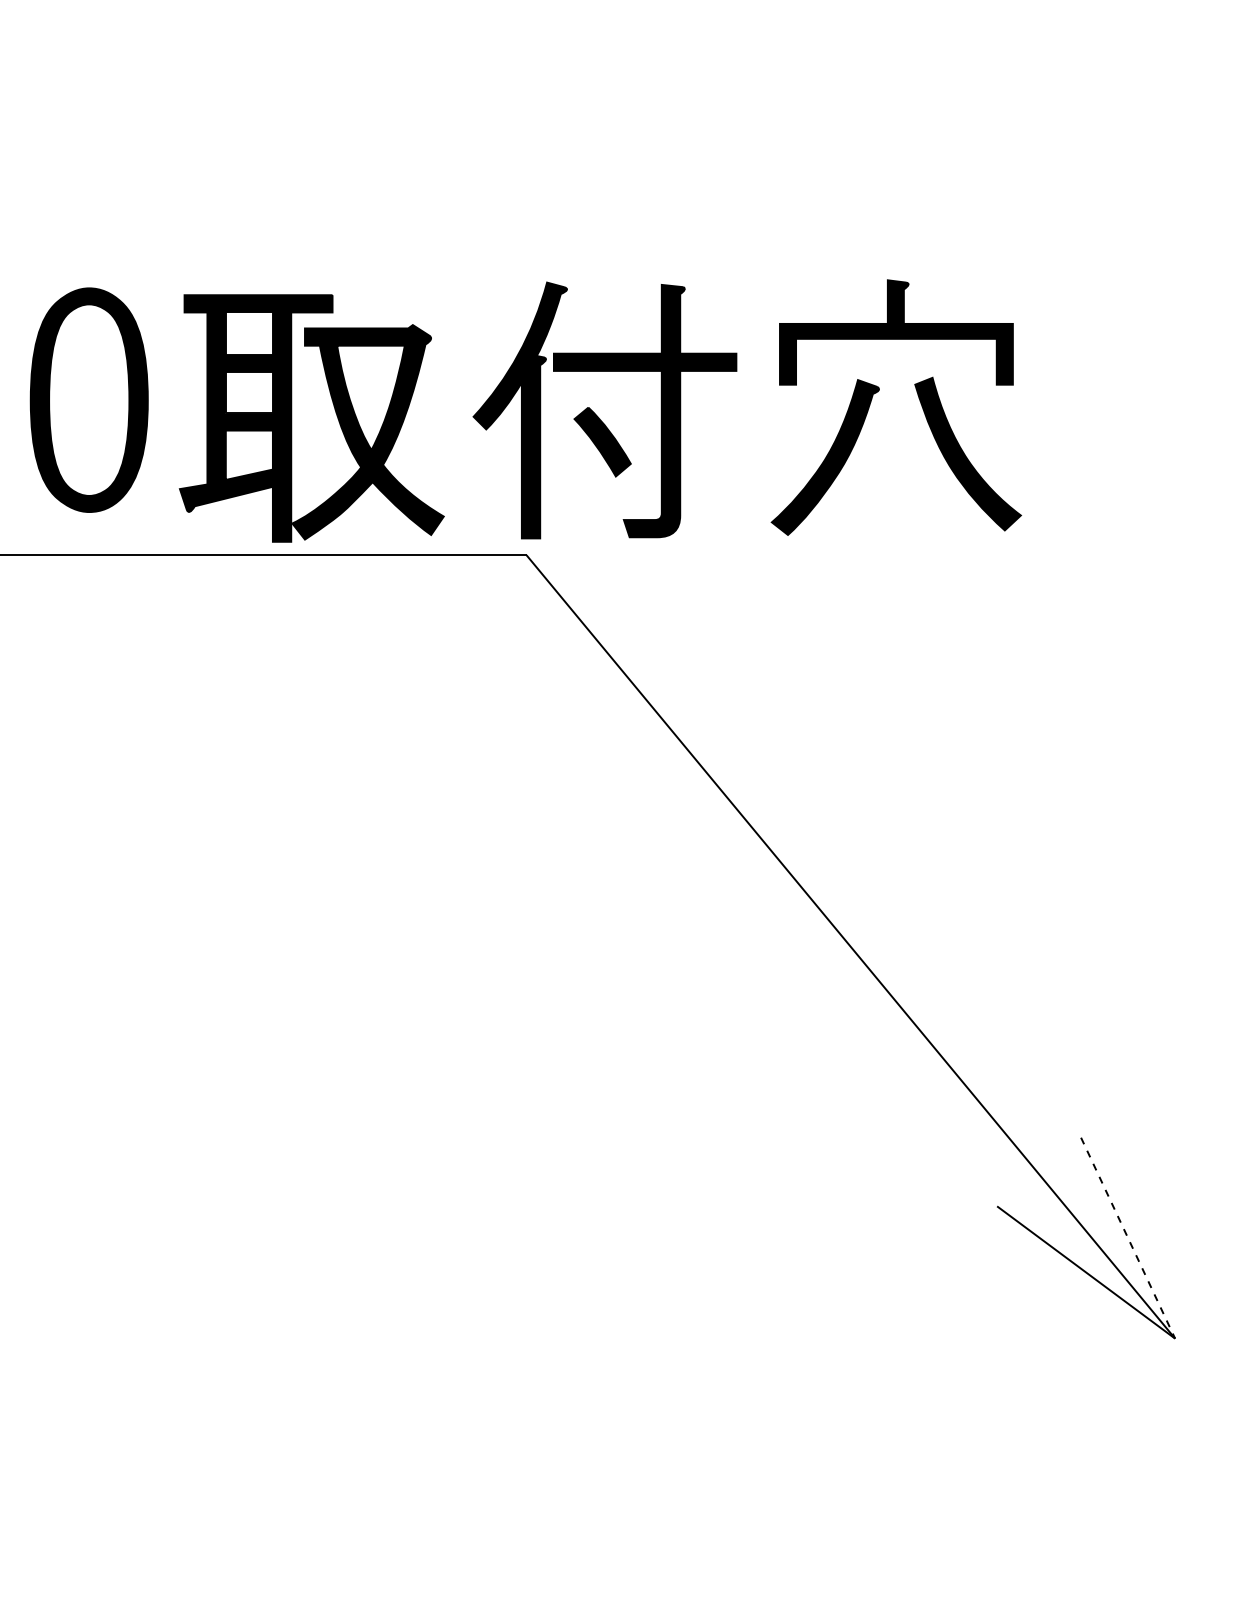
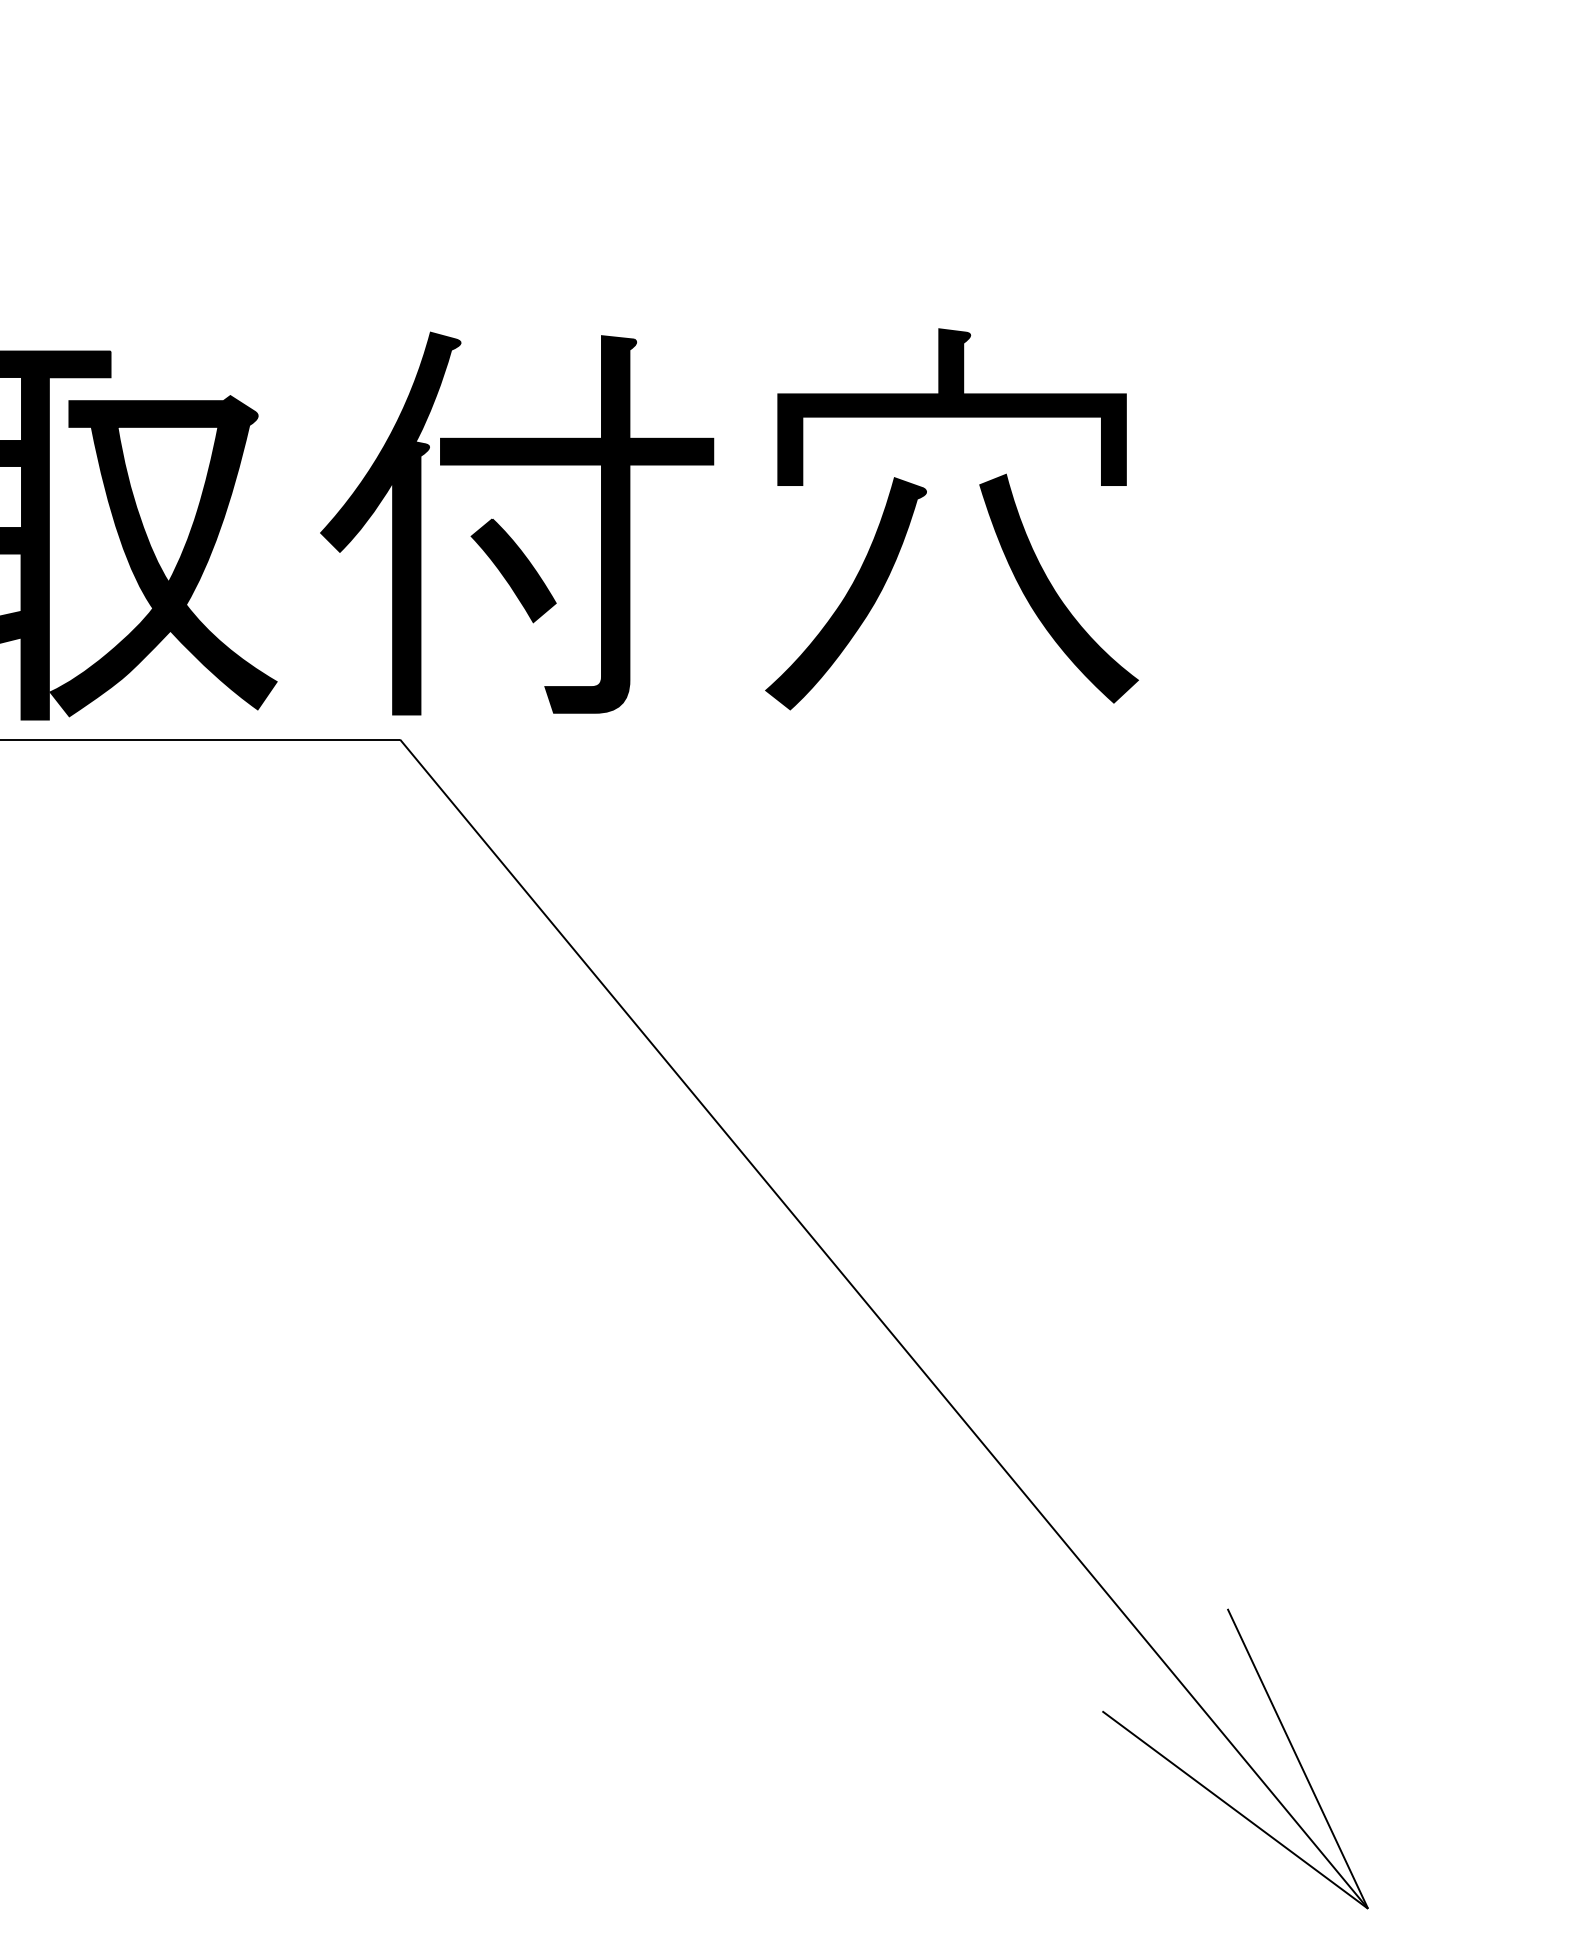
line: (1128, 1238) -> (1298, 1759), dashed -> solid

